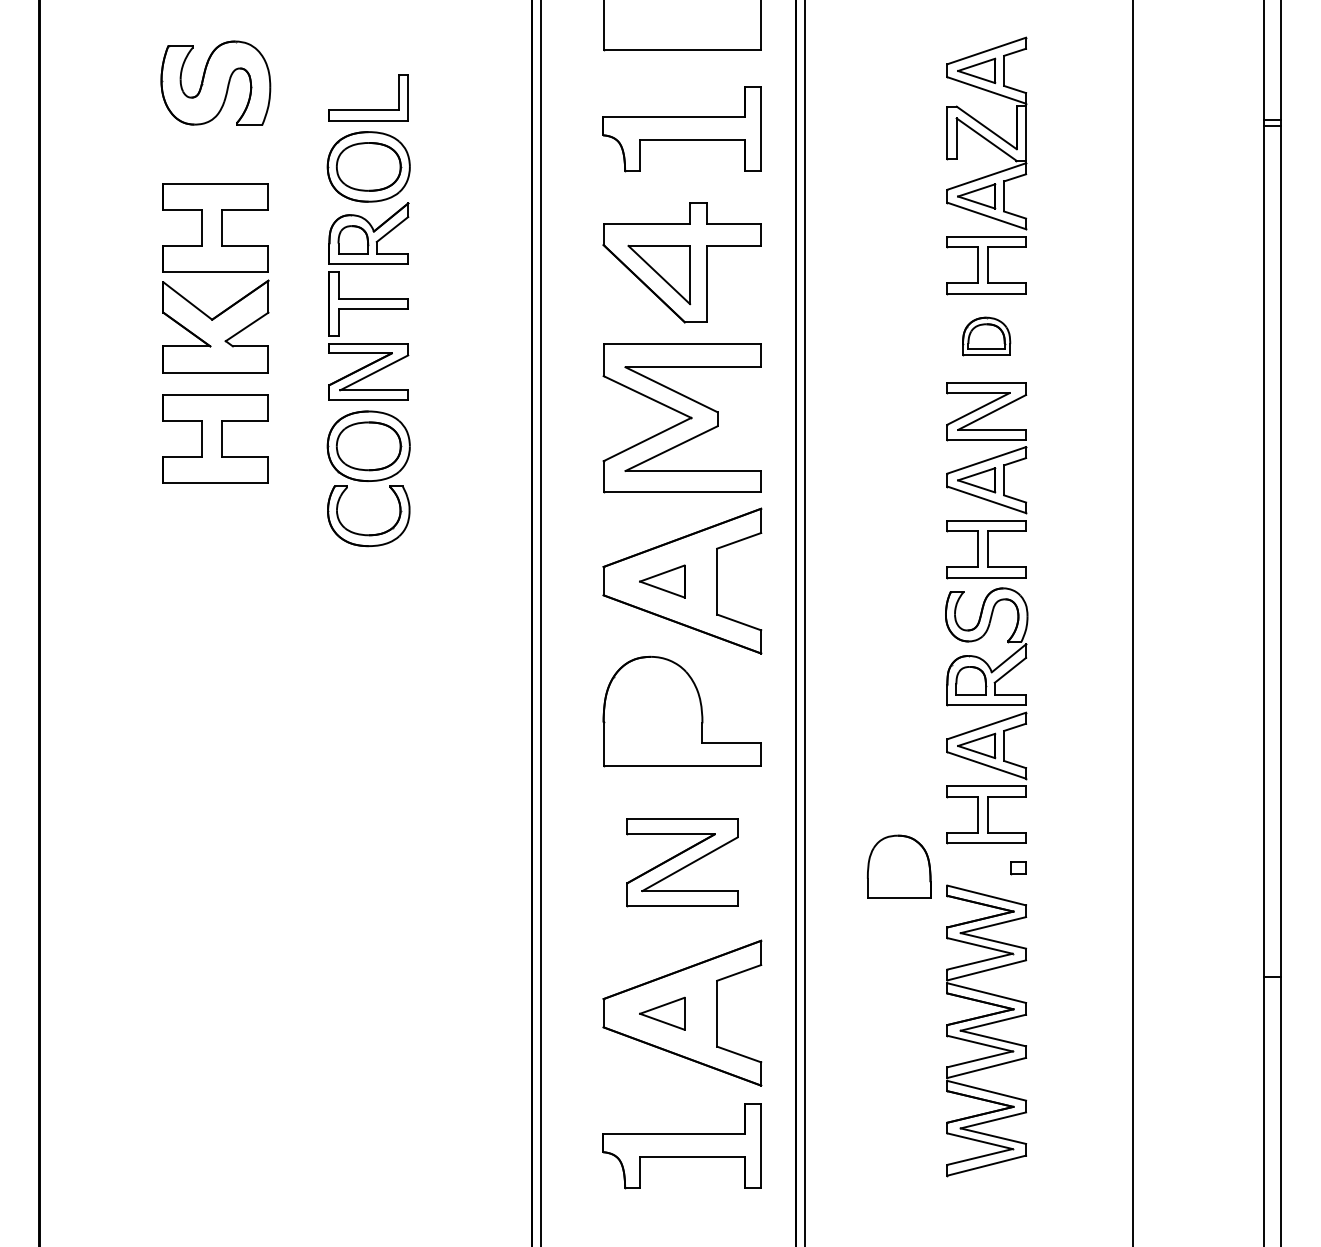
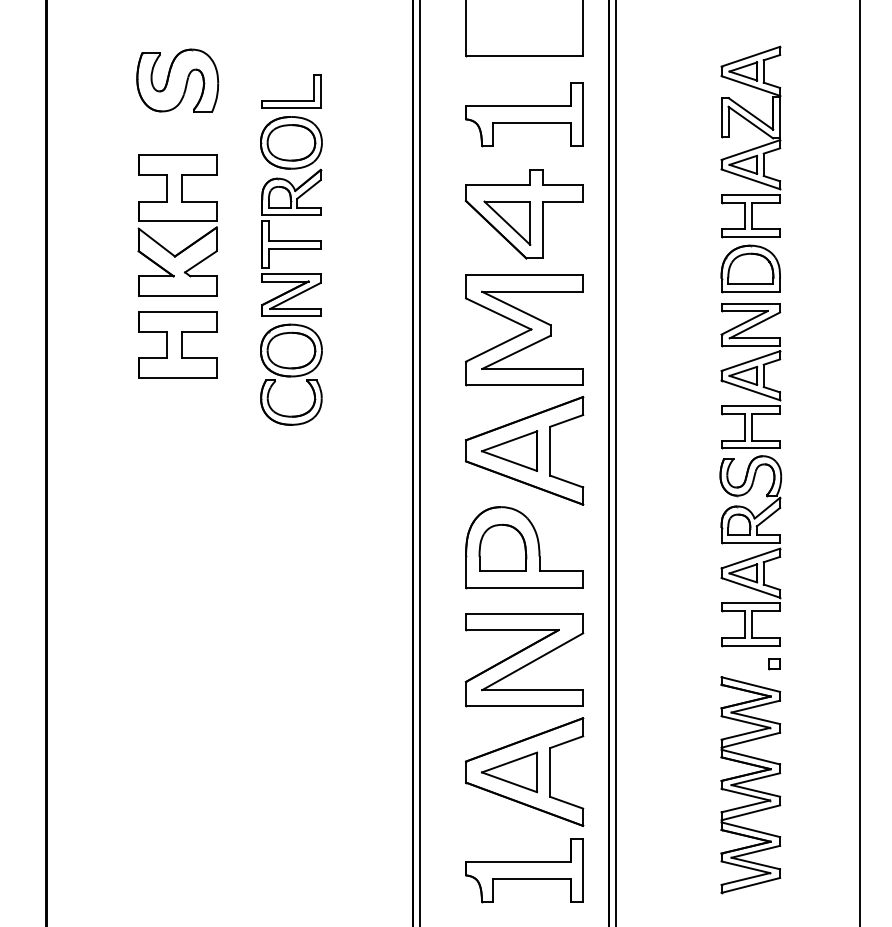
part: (986, 336) -> (750, 268), size x1.67
part: (662, 581) -> (509, 451), size x1.67
part: (682, 862) -> (524, 660), size x1.43
part: (899, 866) -> (503, 547), moved
part: (662, 1013) -> (509, 772), size x1.67

